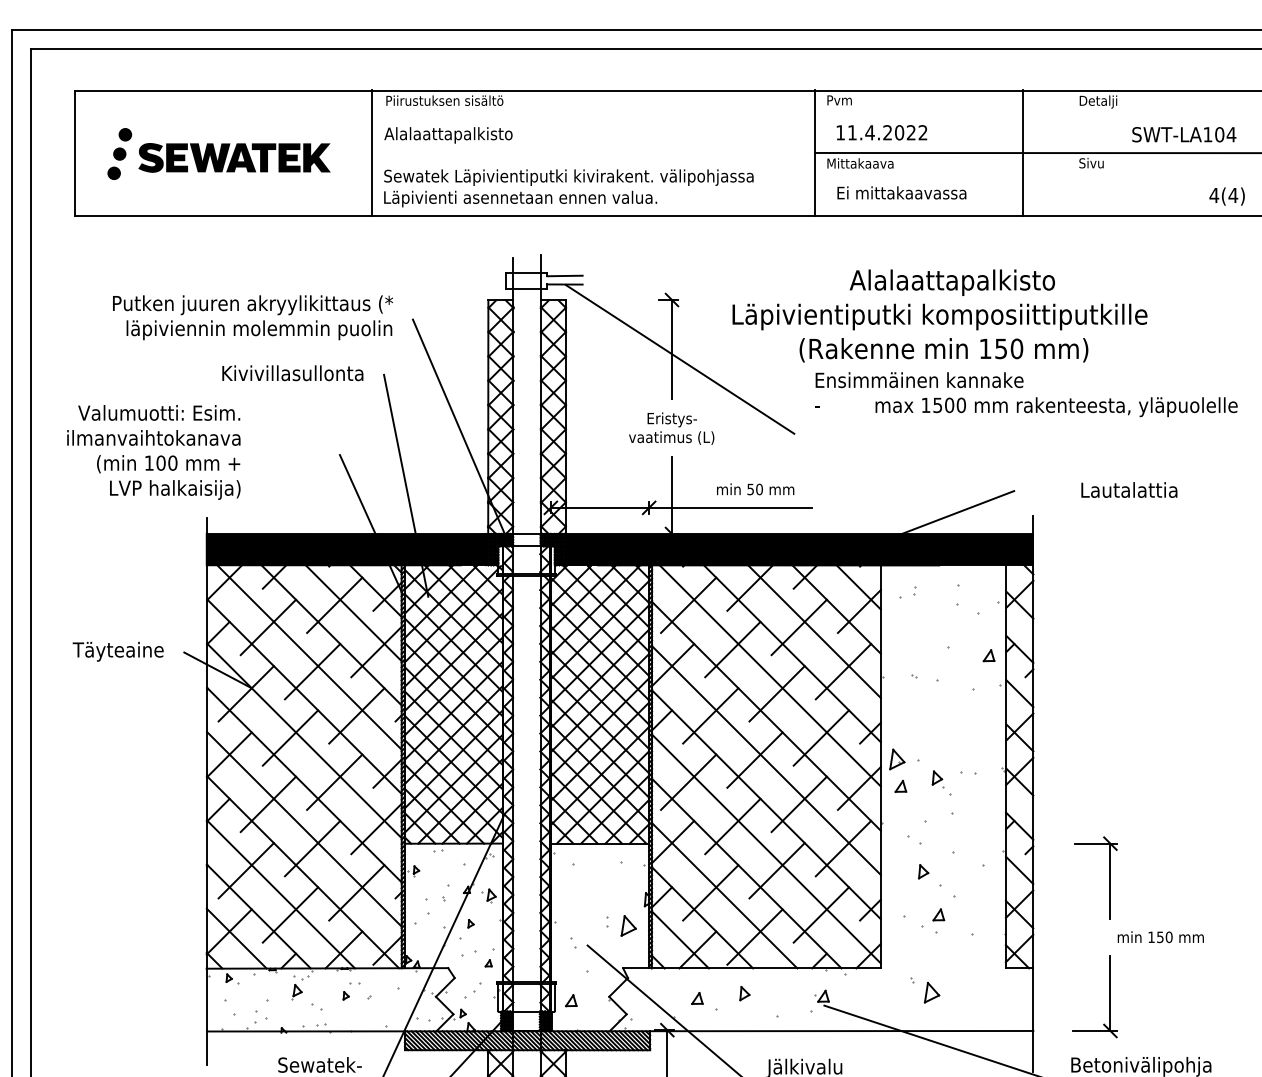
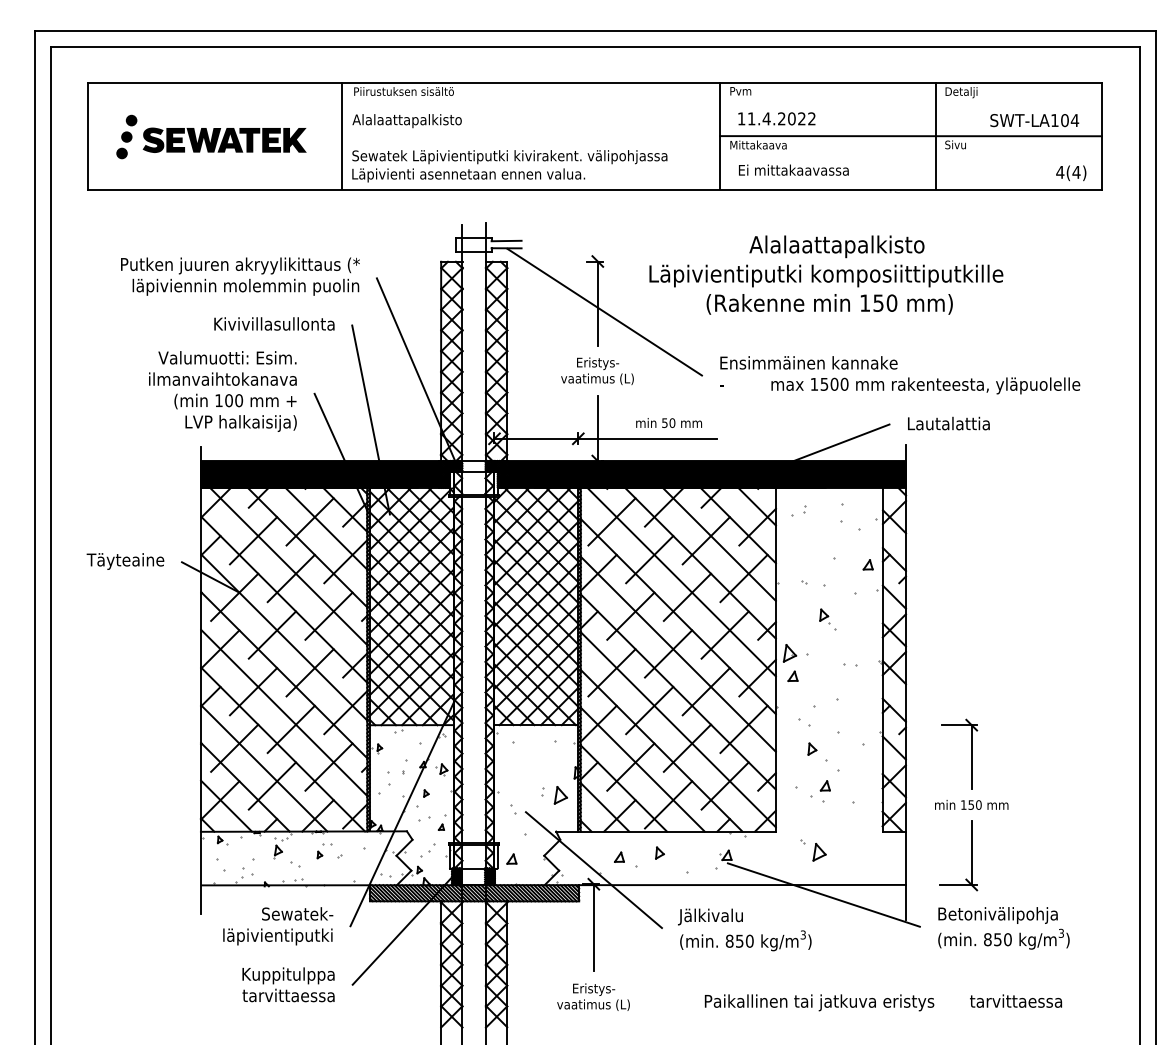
line: (1023, 152) -> (936, 135), moved
text: (1026, 394) -> (900, 375), moved
text: (153, 452) -> (222, 391), moved
text: (1128, 489) -> (948, 423), moved
part: (941, 783) -> (827, 619), moved
text: (1160, 936) -> (971, 804), moved

